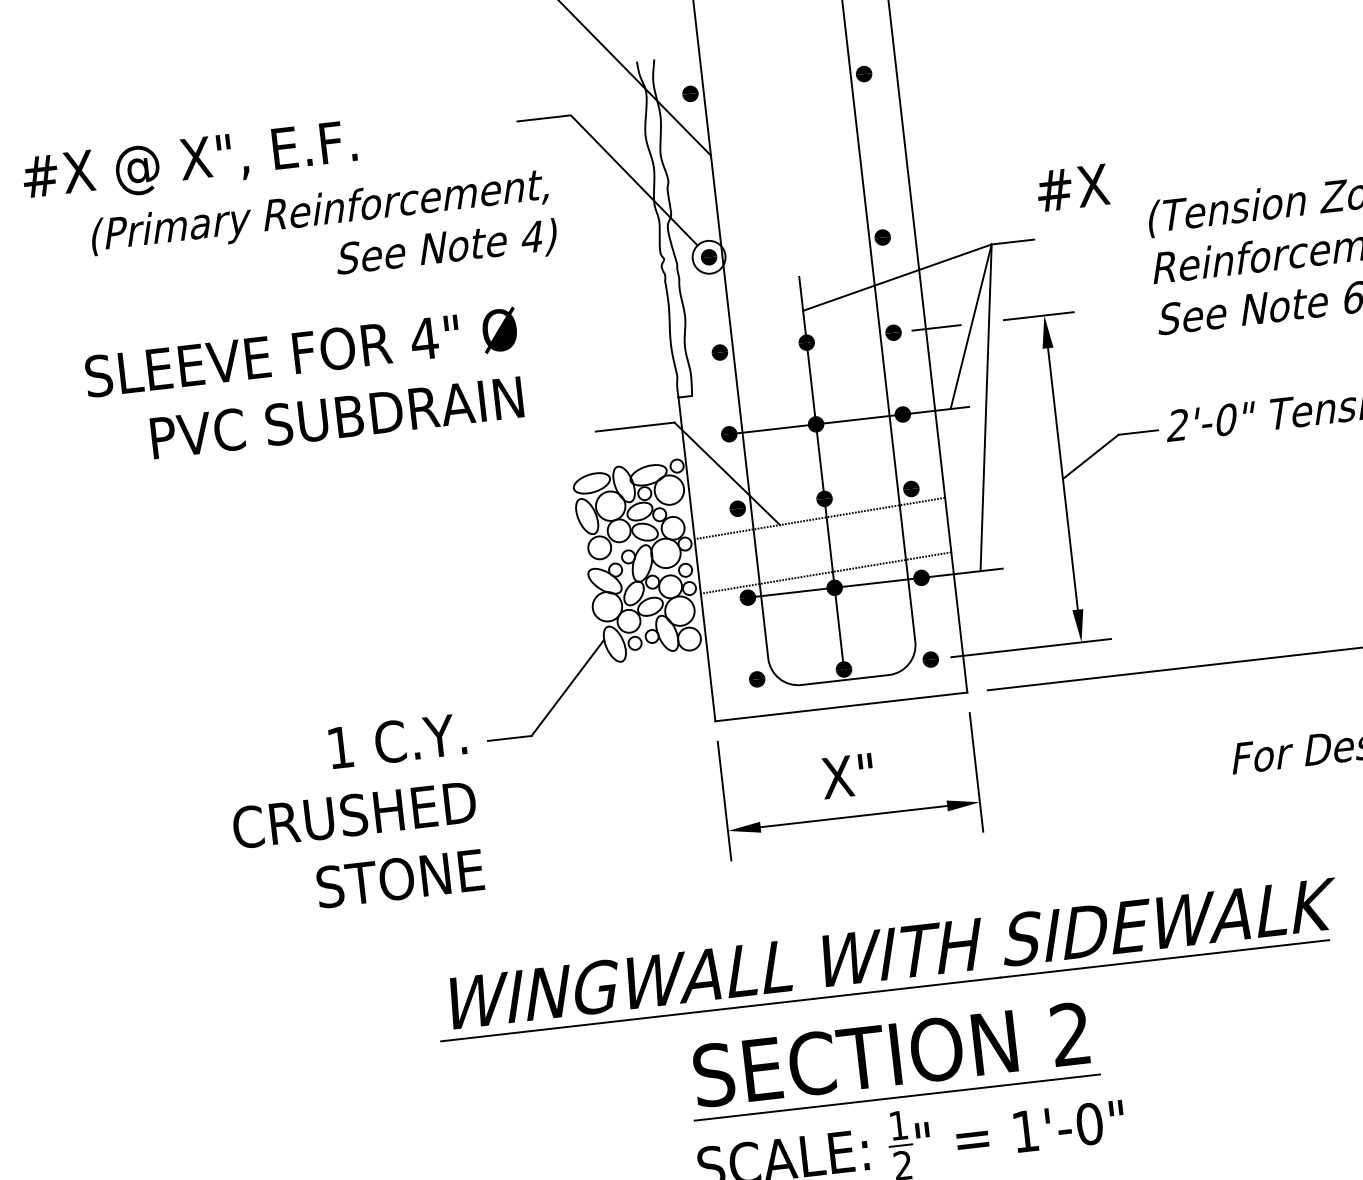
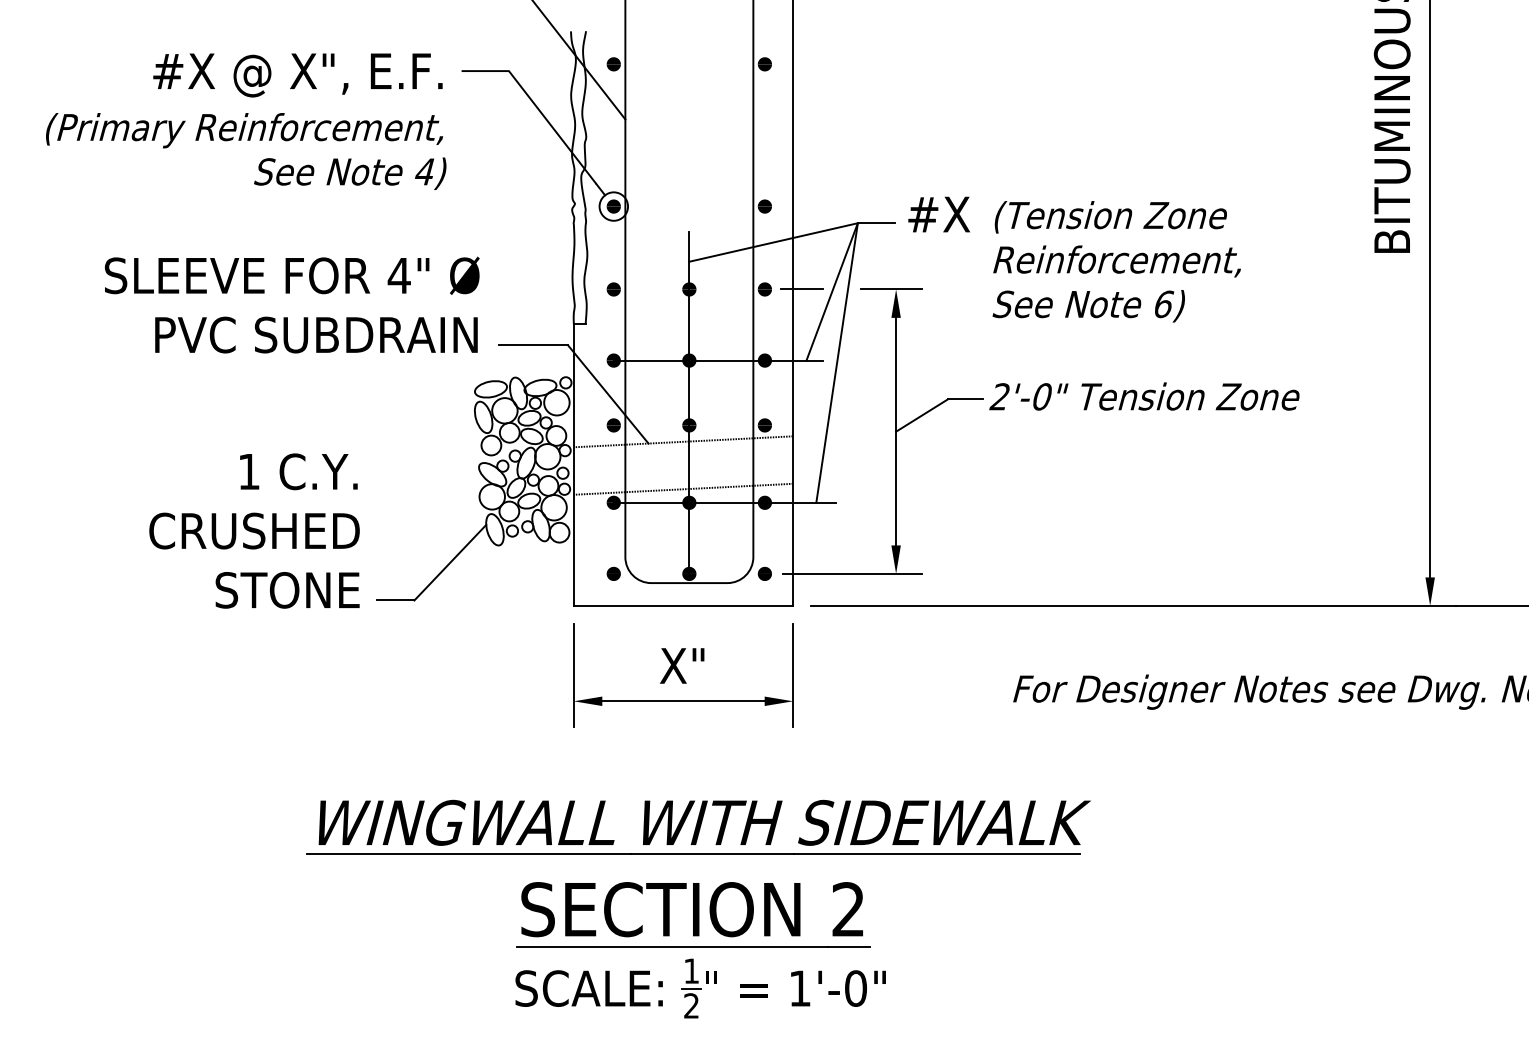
text: (189, 163) -> (297, 75), moved
text: (1072, 187) -> (938, 214), moved
text: (324, 236) -> (246, 151), moved
text: (304, 385) -> (291, 304), moved
text: (354, 814) -> (254, 530), moved

